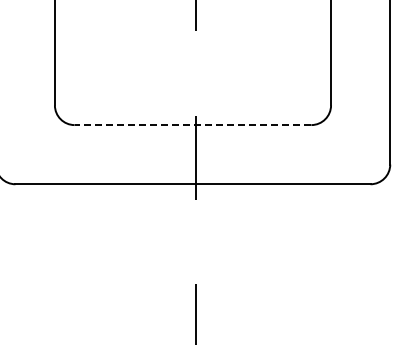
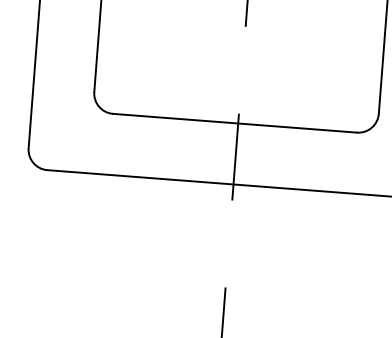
line: (192, 125) -> (234, 123), dashed -> solid

